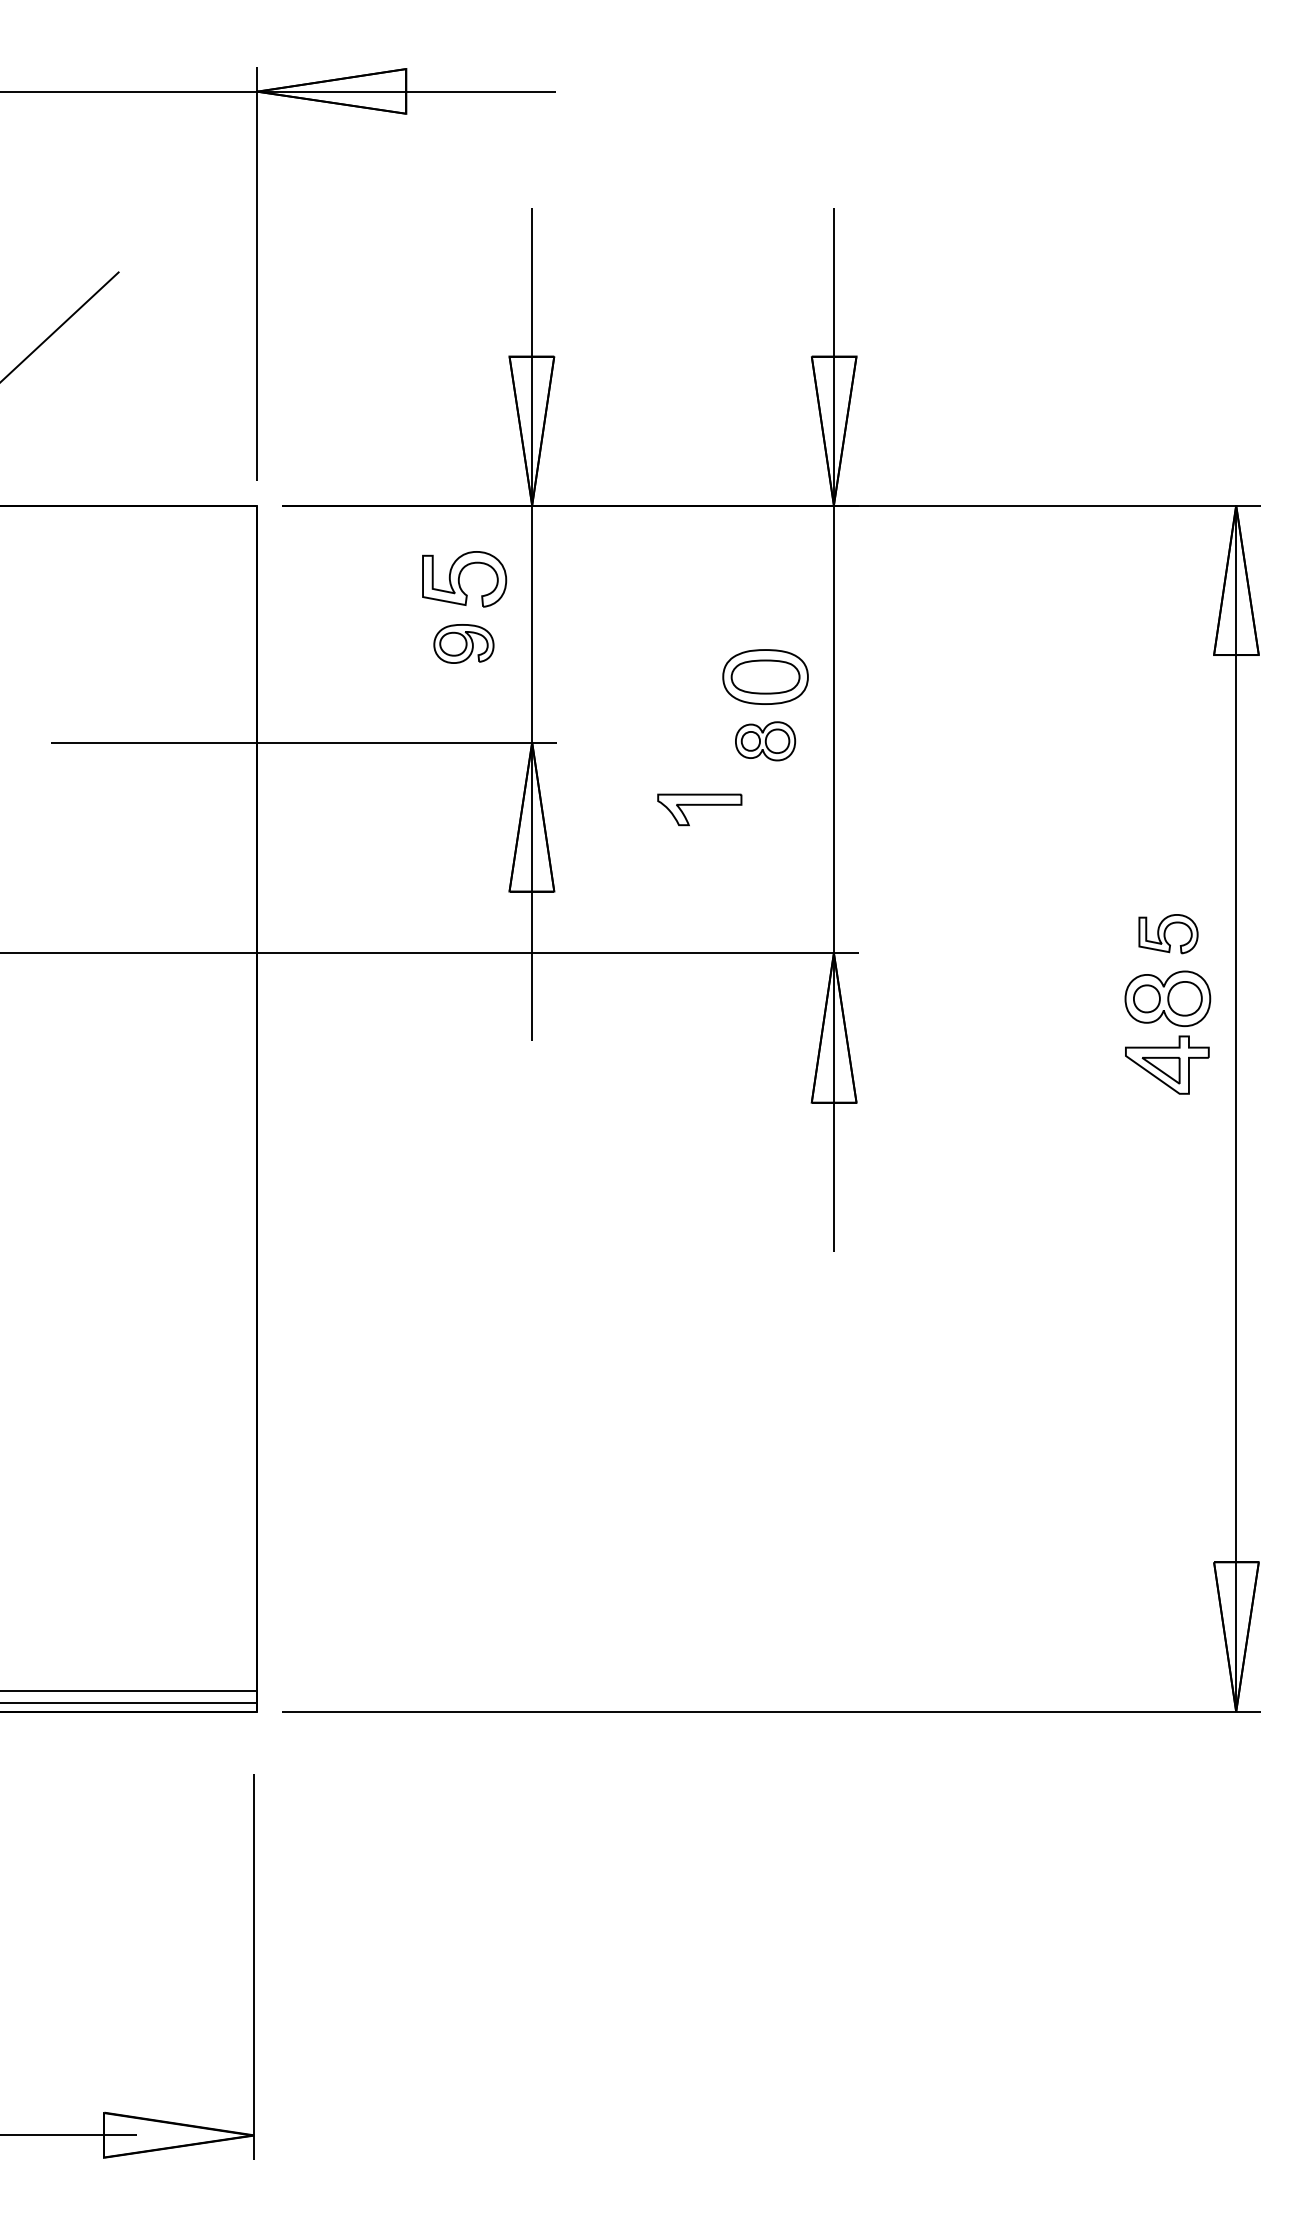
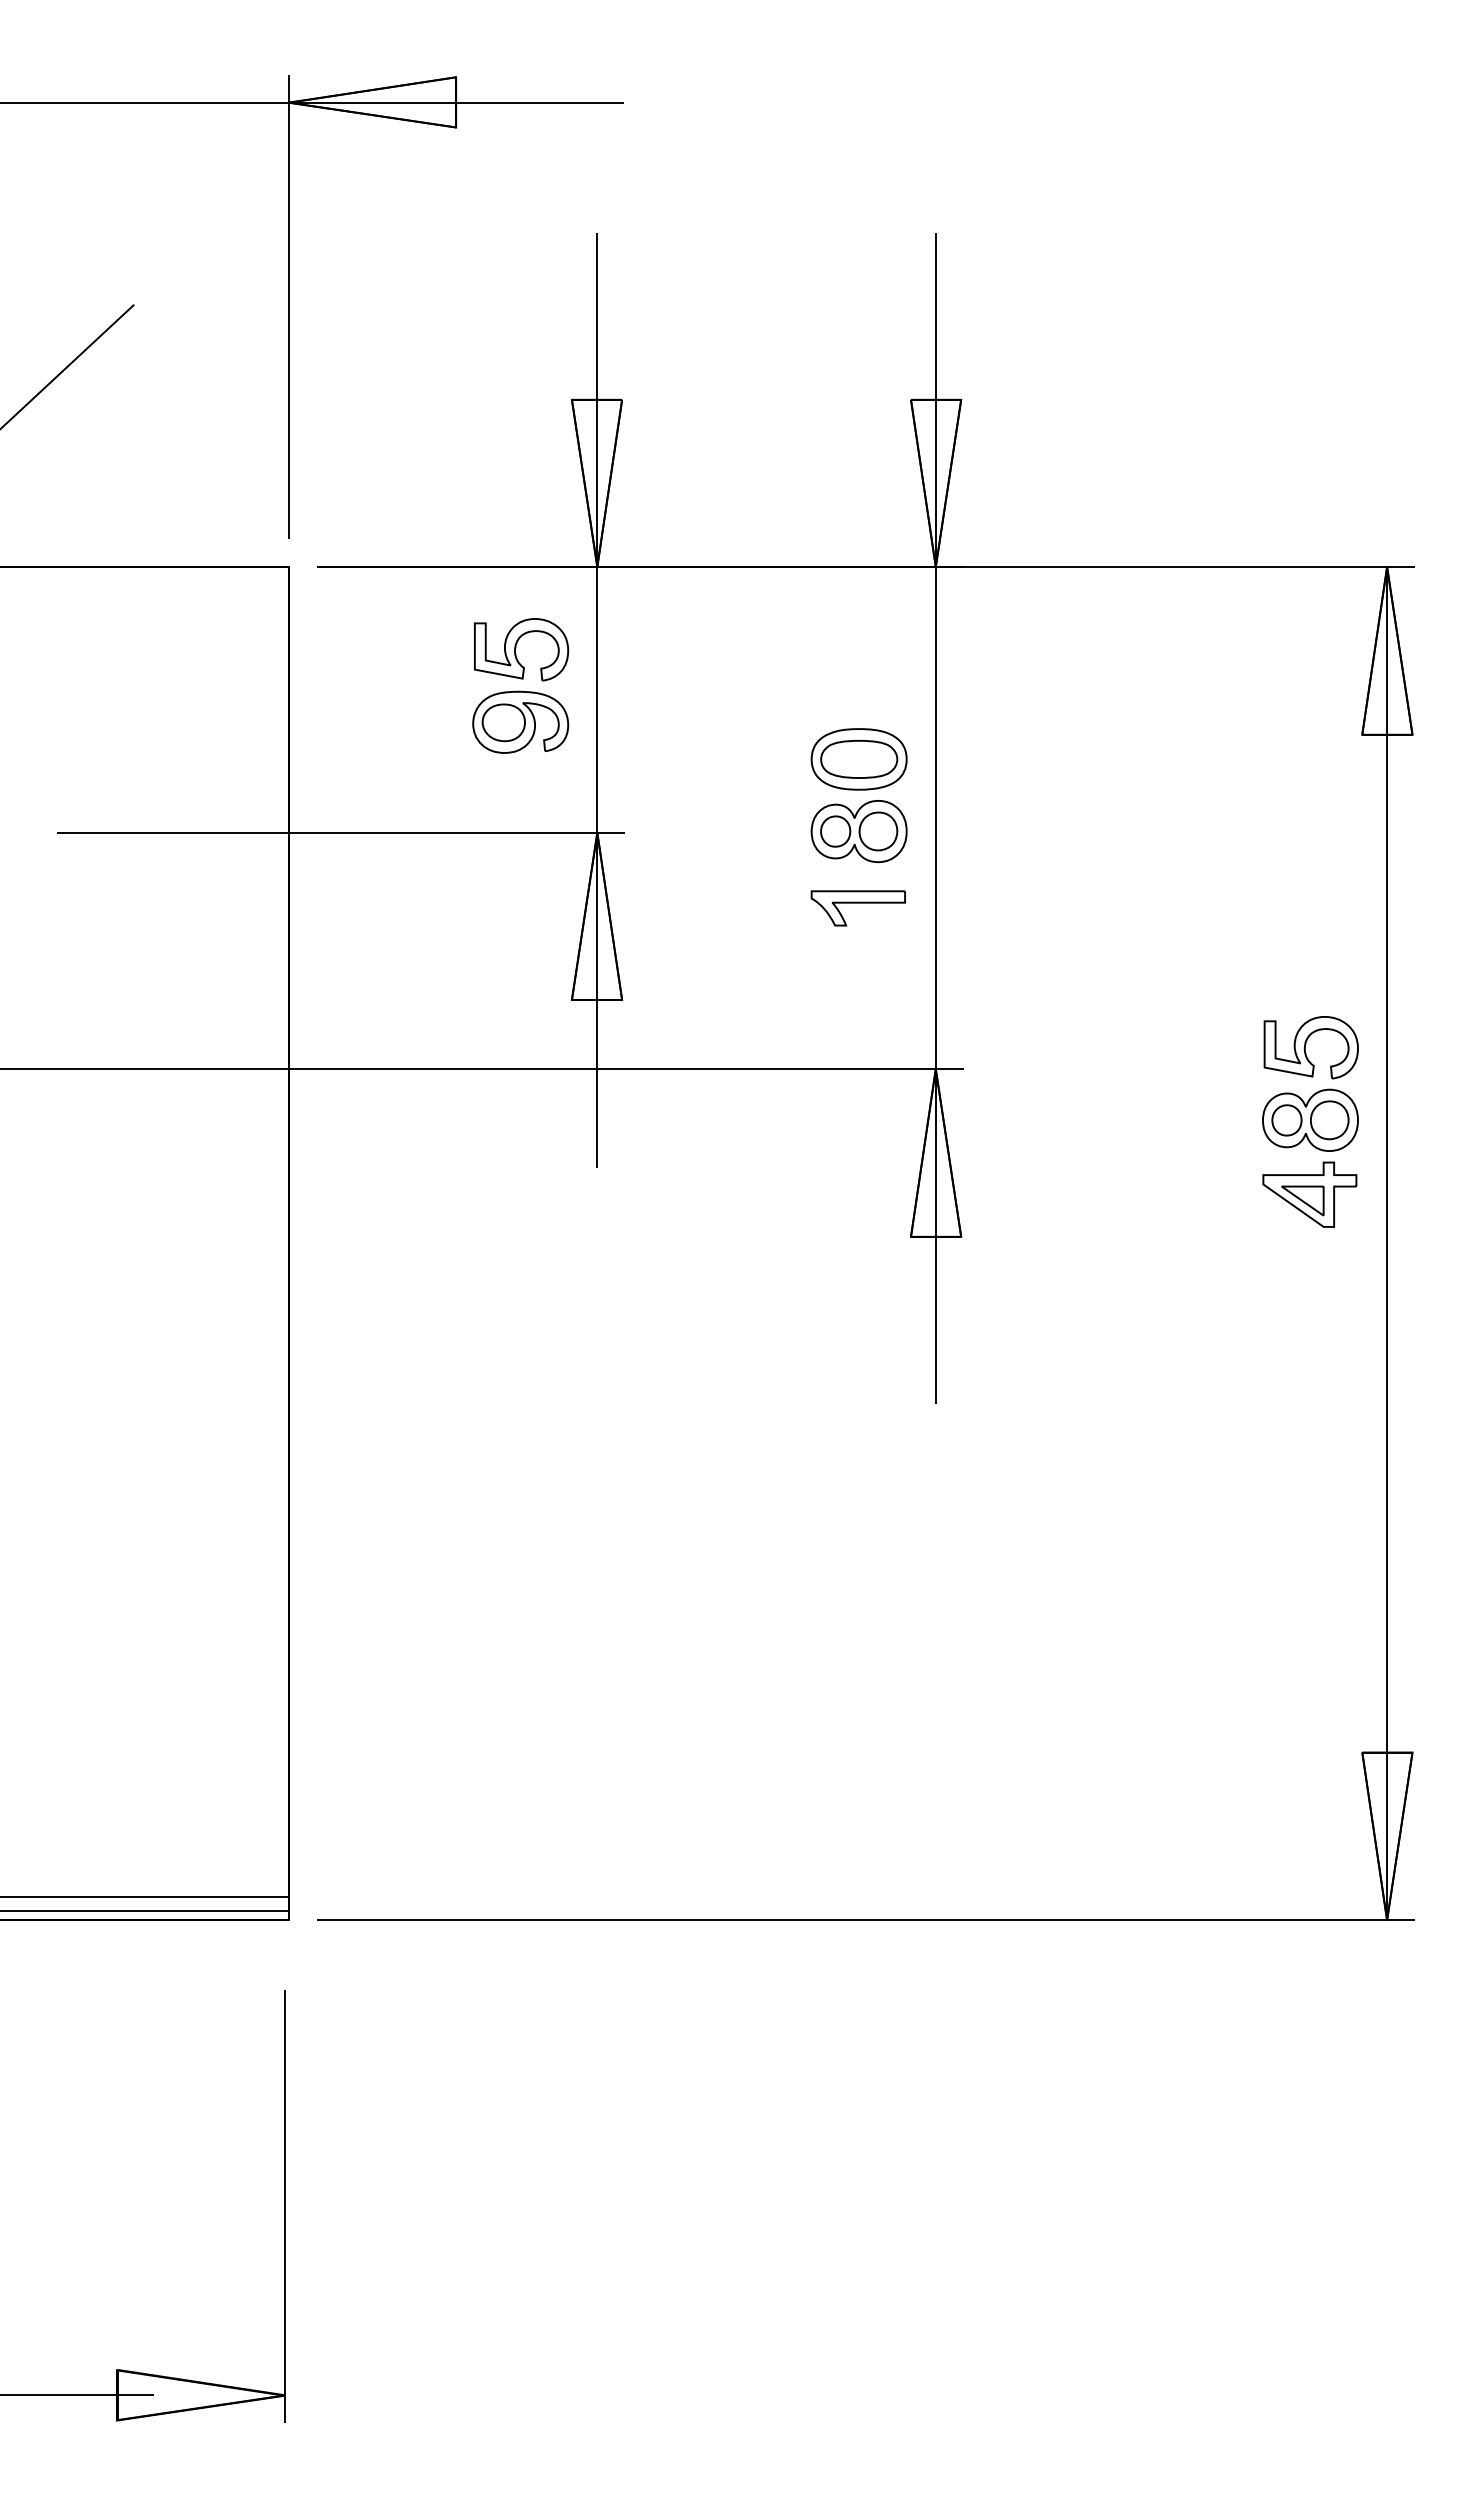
part: (463, 643) -> (520, 721), size x1.43
part: (764, 741) -> (858, 831), size x1.43
part: (699, 809) -> (857, 908), moved
part: (1167, 933) -> (1310, 1047), size x1.43

